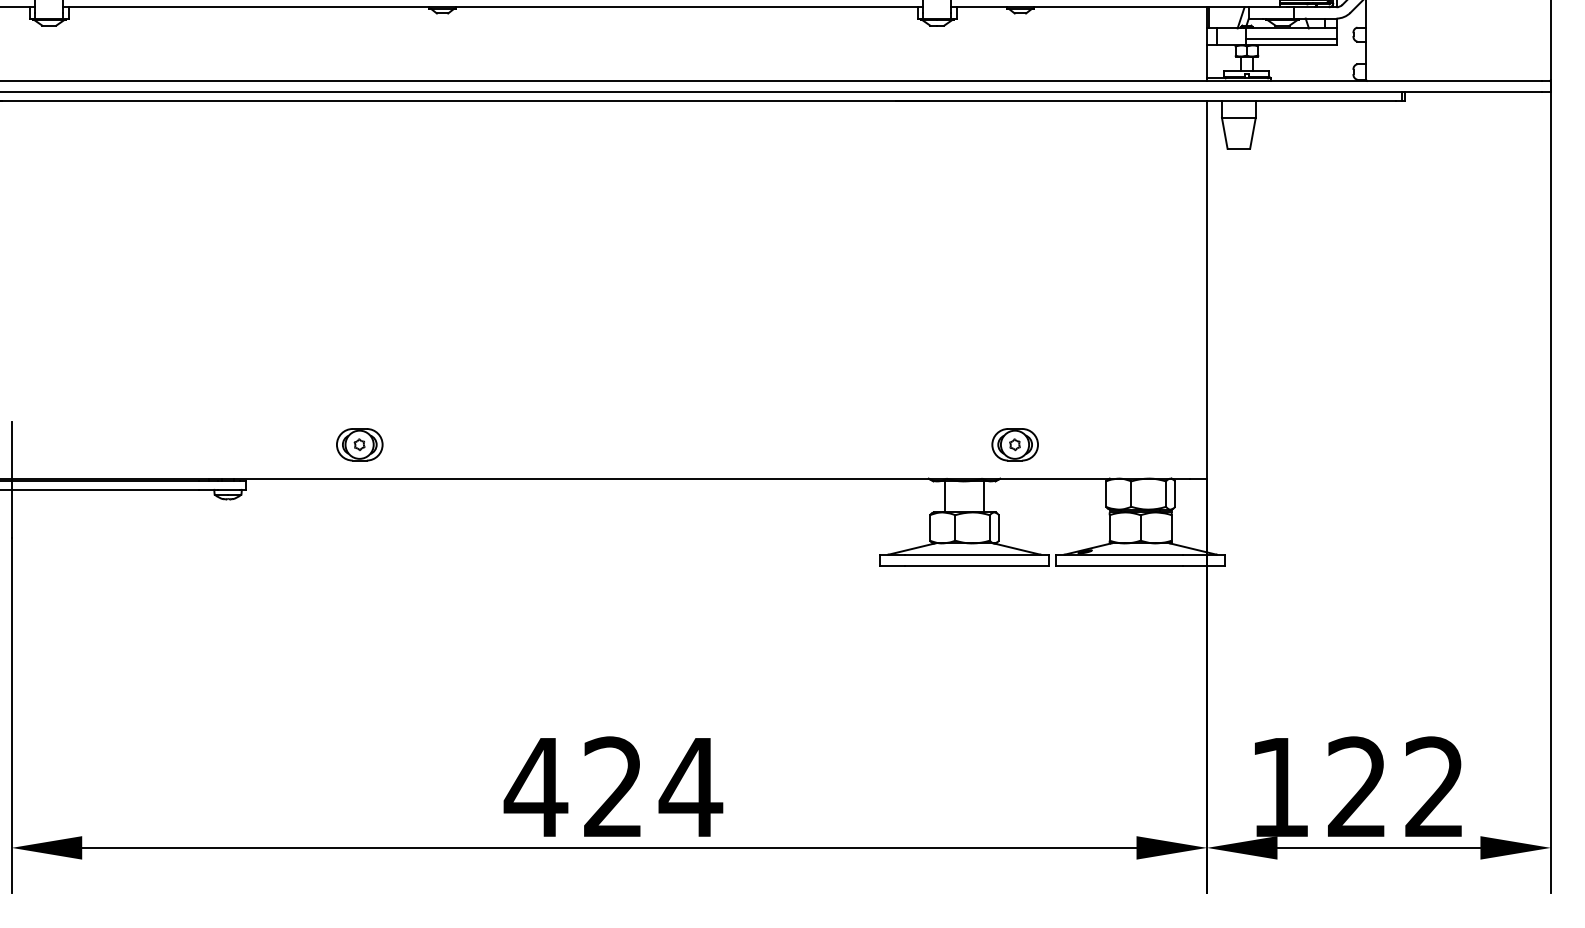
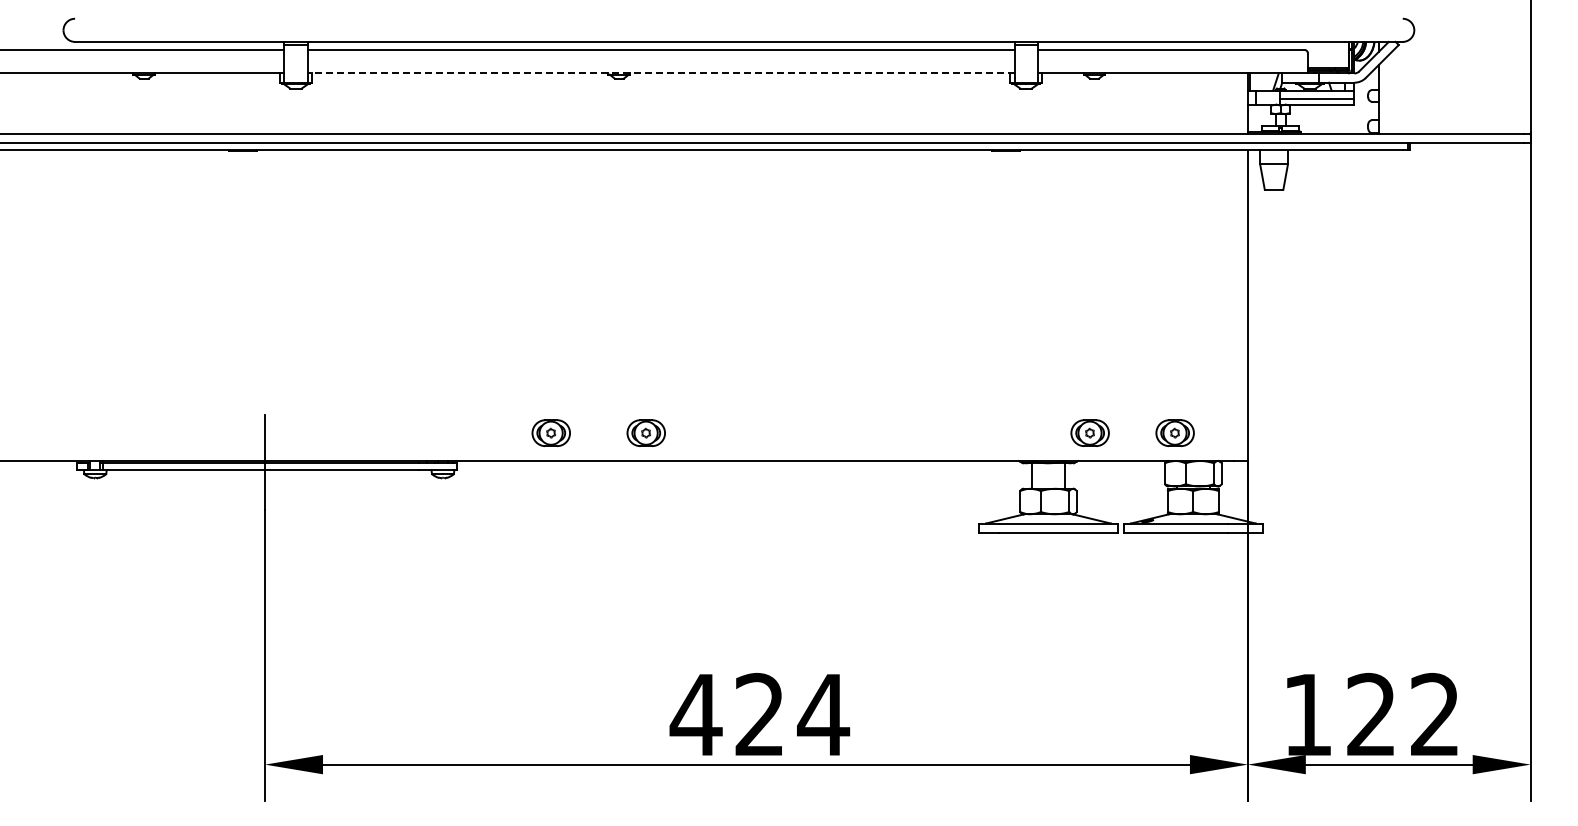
line: (492, 7) -> (660, 73), solid -> dashed
part: (474, 443) -> (645, 432), added
part: (1117, 443) -> (1174, 432), added

